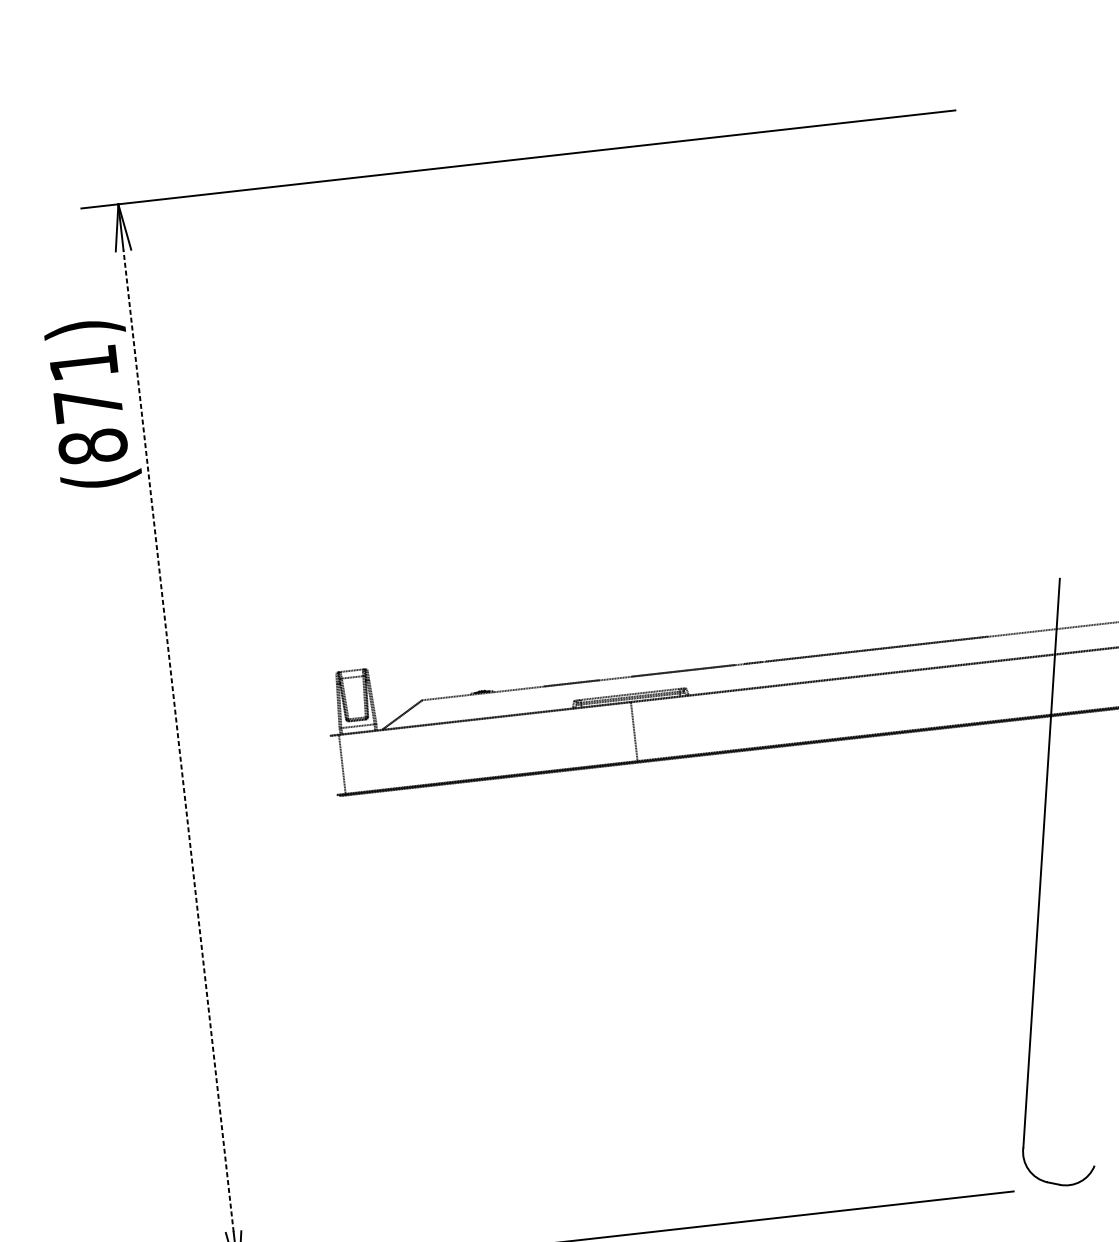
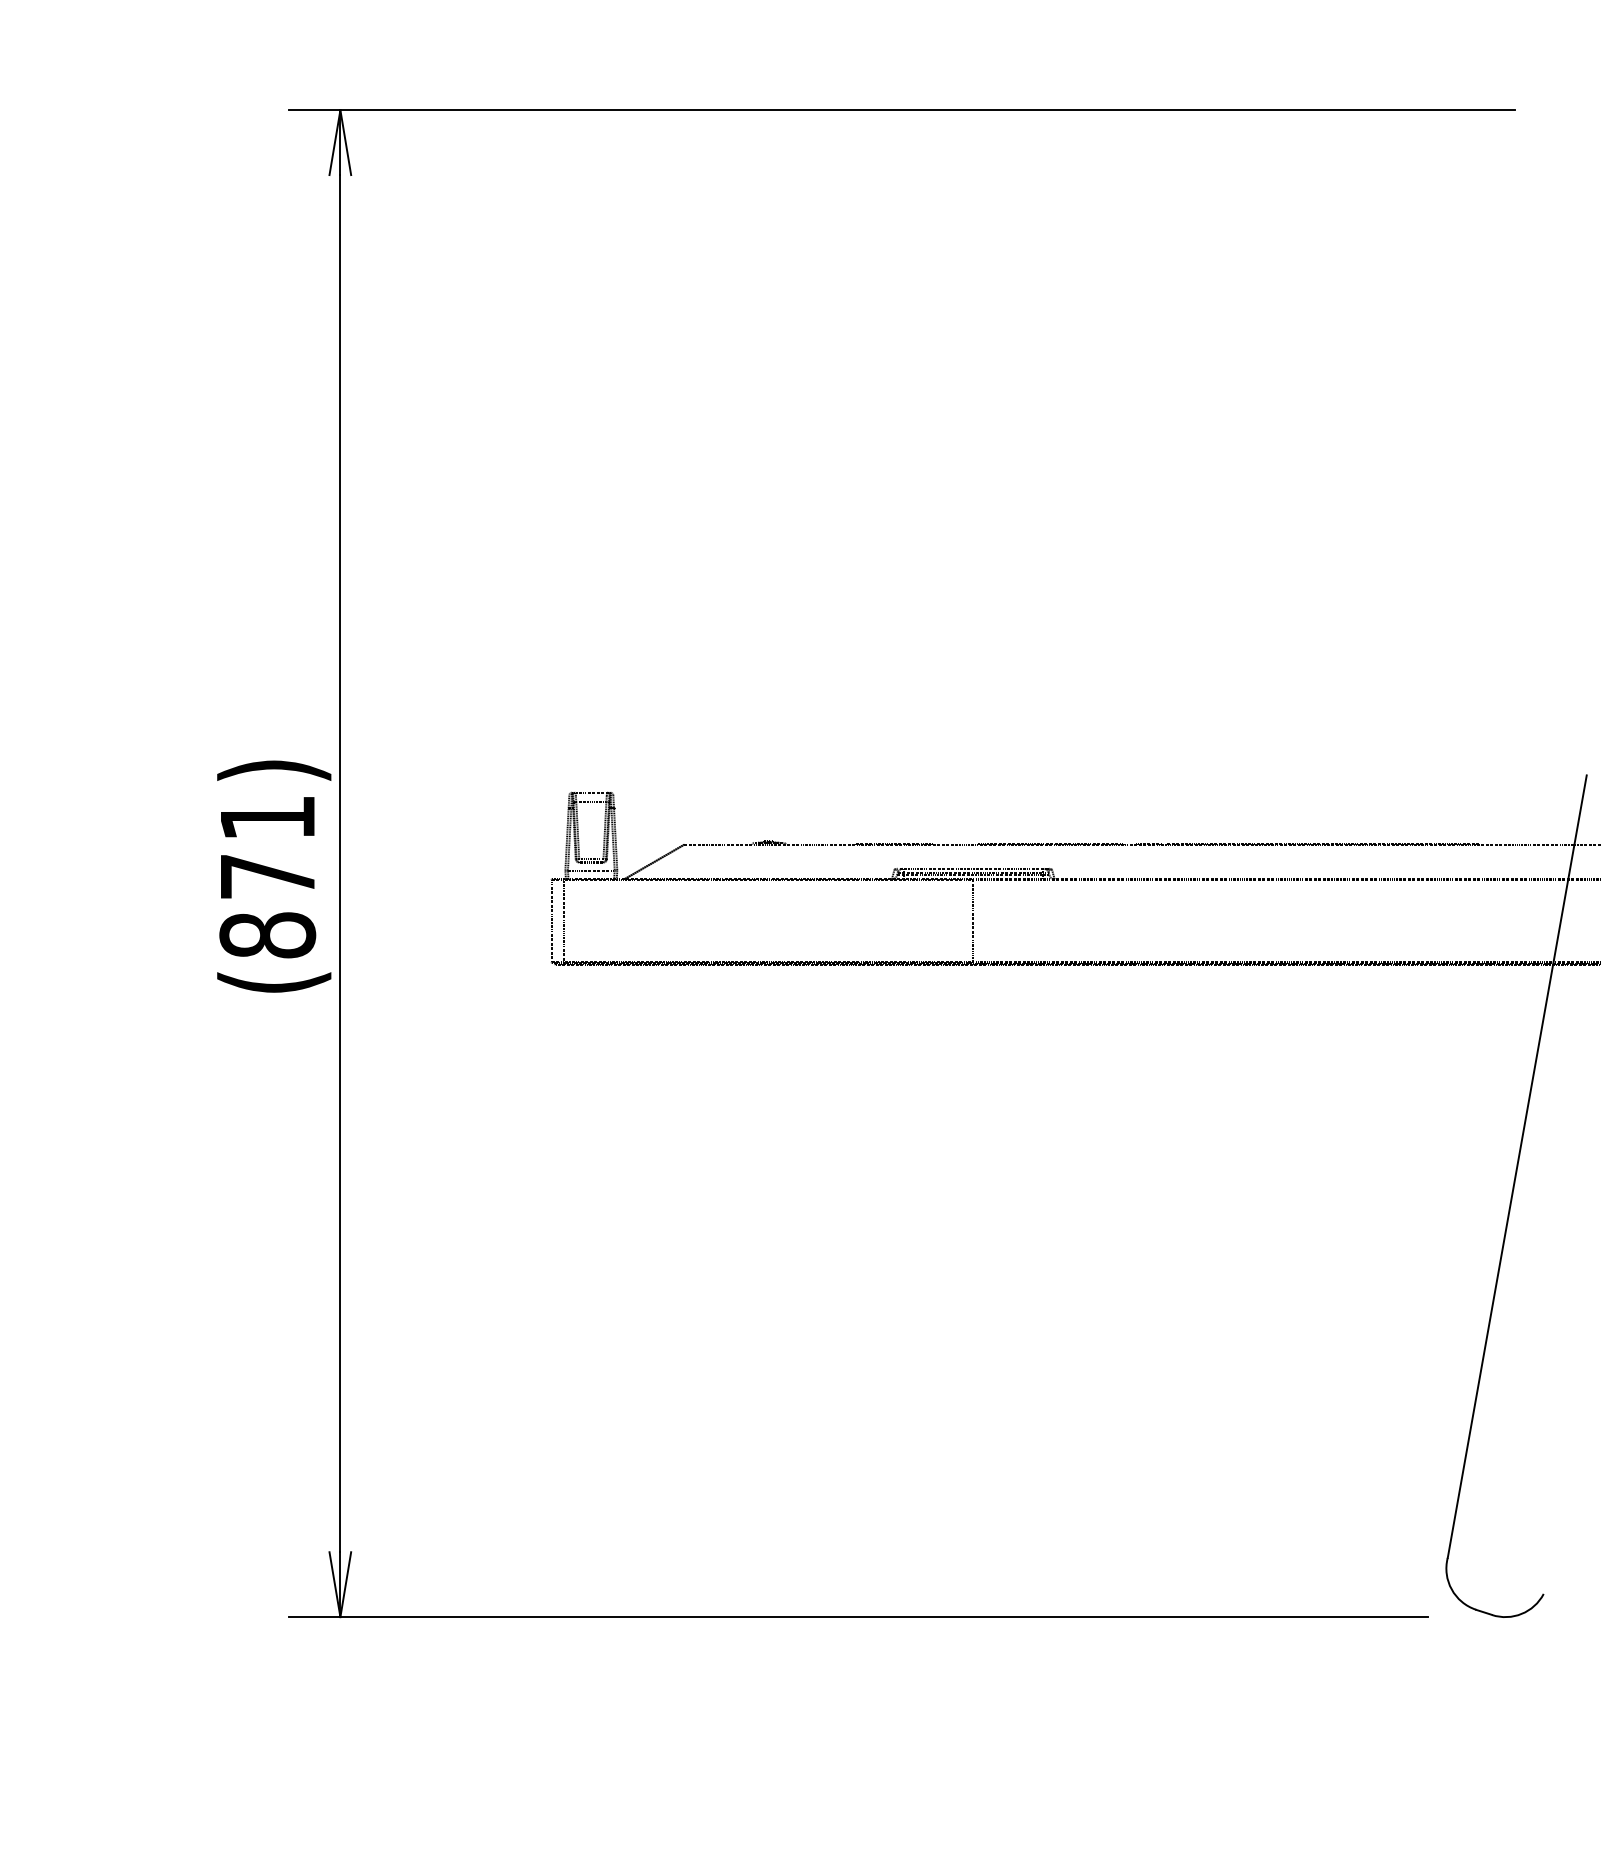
text: (93, 404) -> (274, 876), moved
line: (178, 741) -> (340, 863), dashed -> solid
line: (333, 764) -> (551, 920), added

